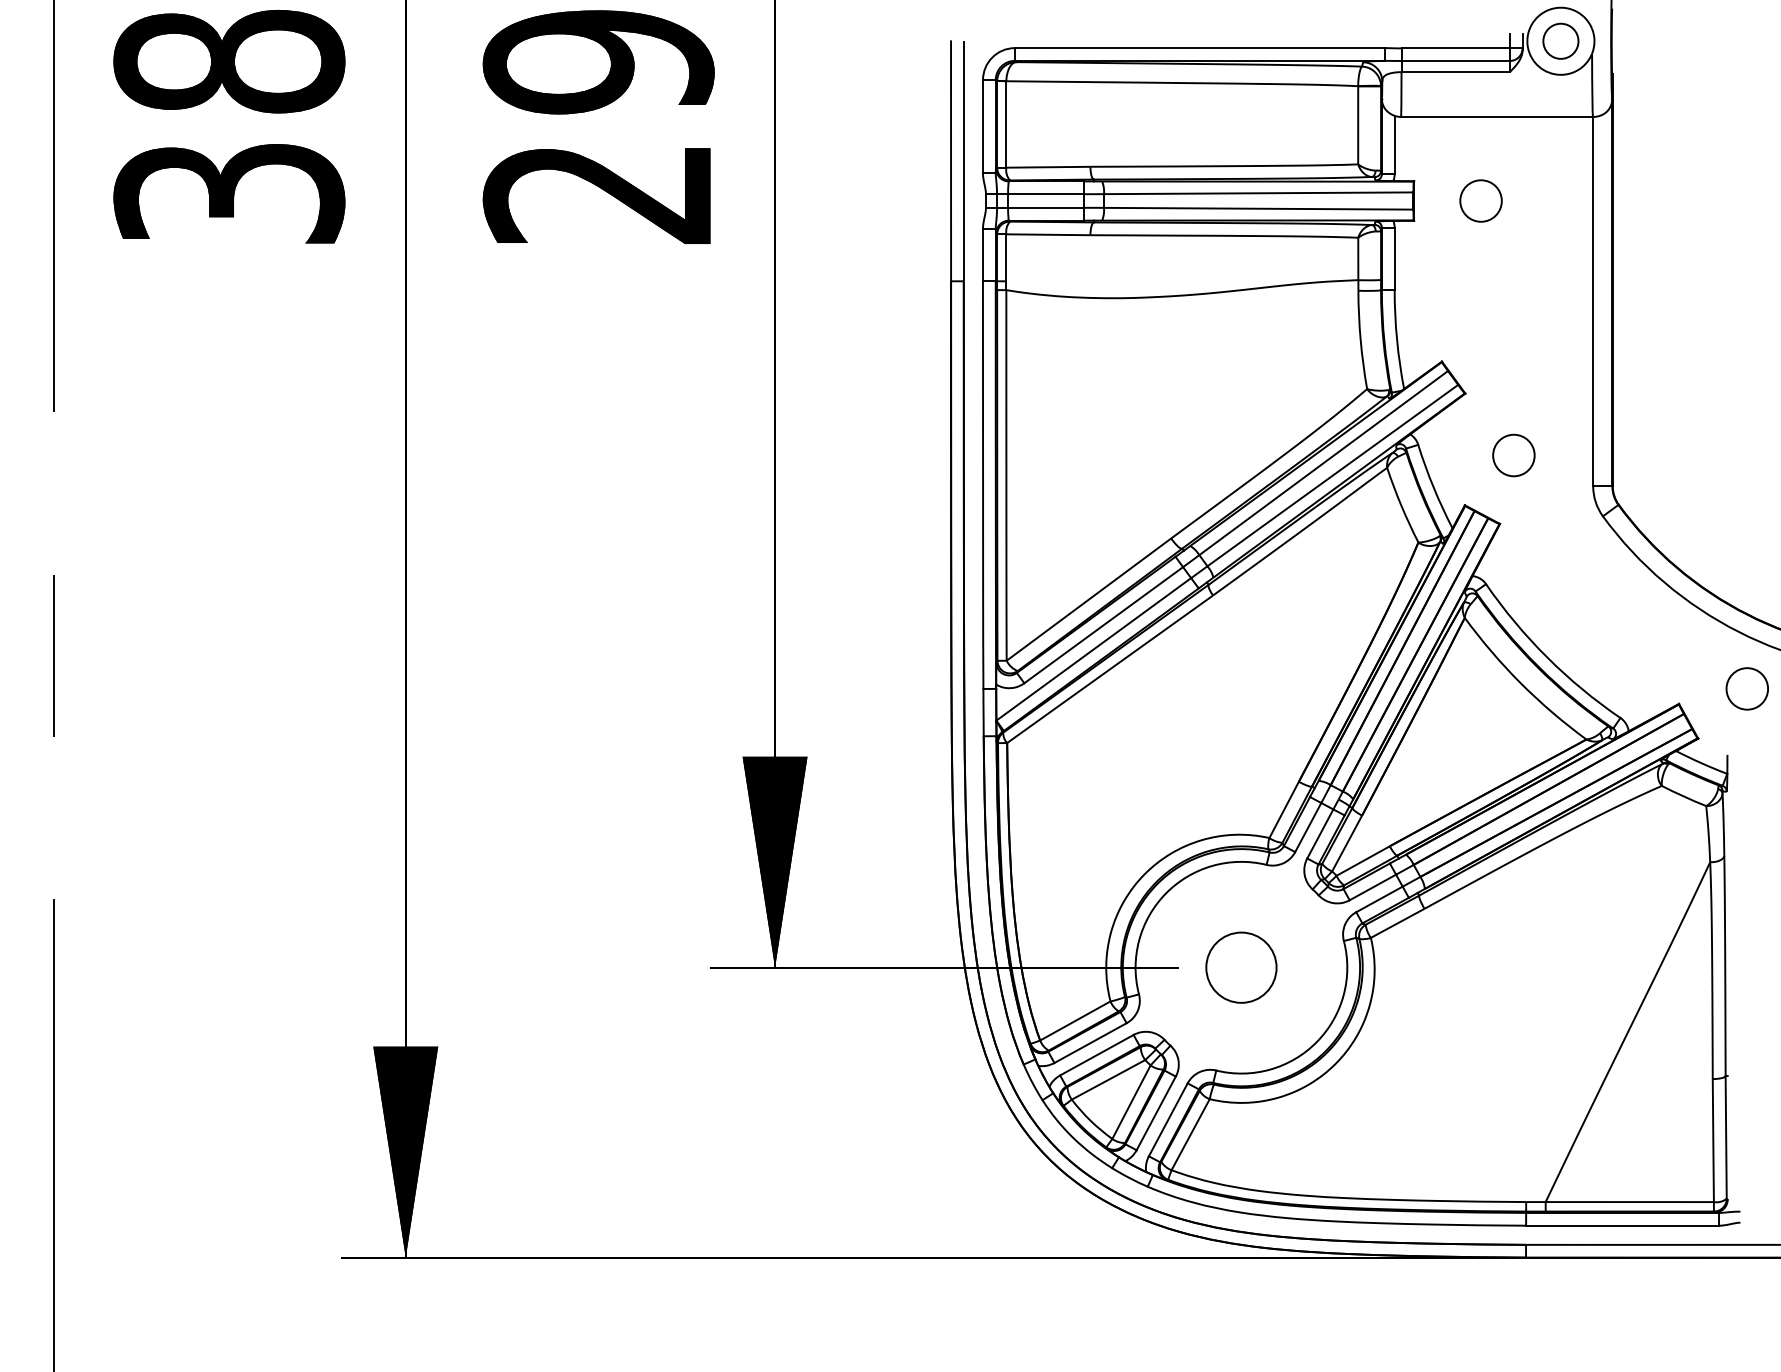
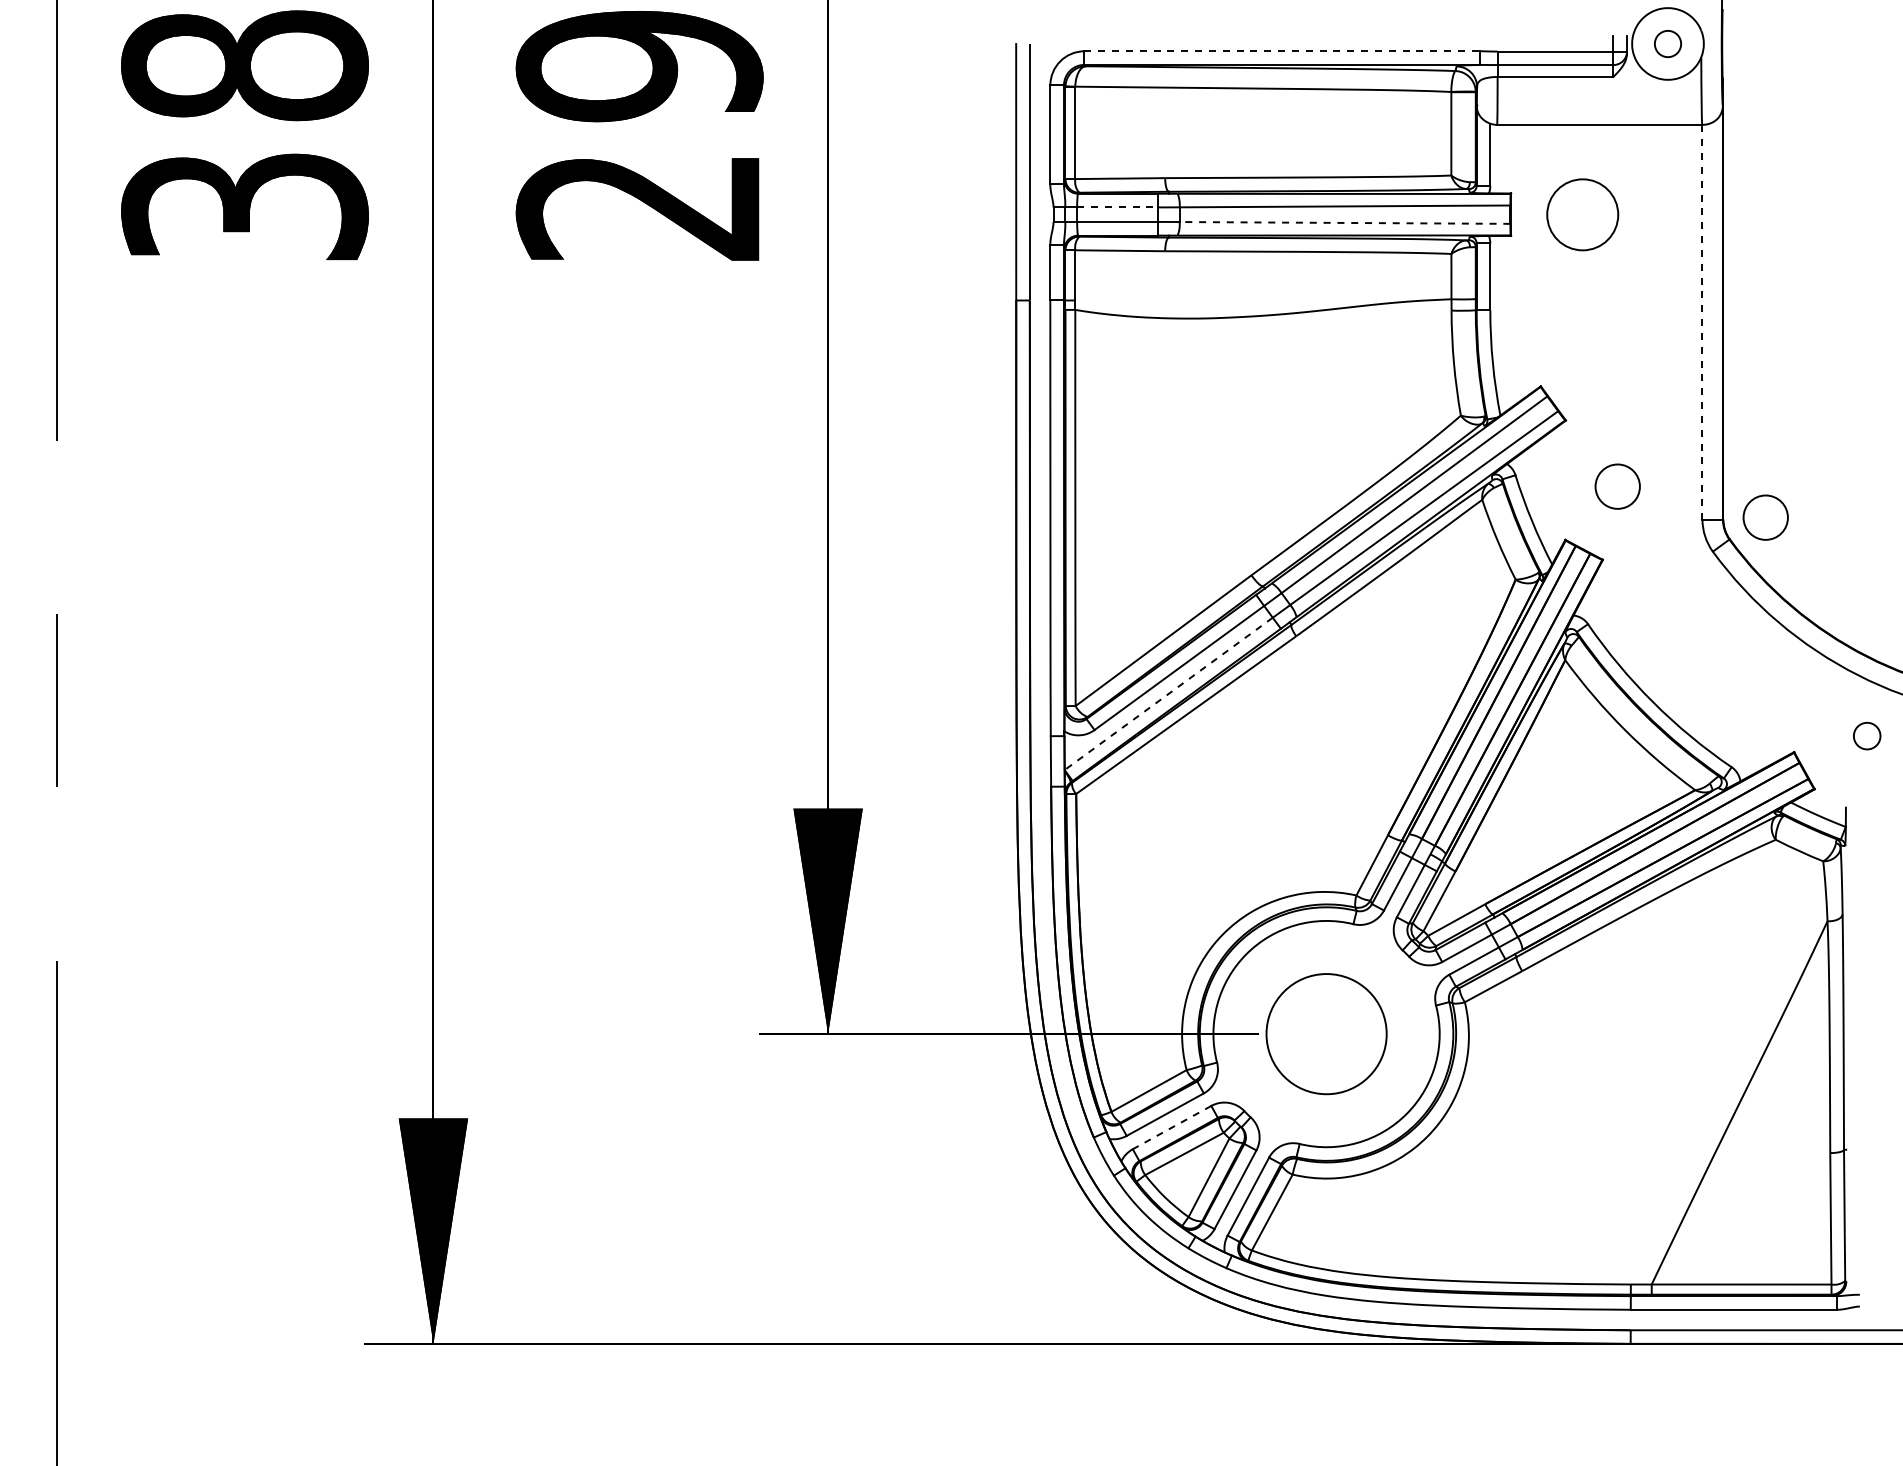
circle: (1560, 40) -> (1667, 43), size x0.7
line: (1200, 48) -> (1282, 51), solid -> dashed
line: (1046, 194) -> (1118, 207), solid -> dashed
circle: (1480, 200) -> (1582, 214), size x1.6
line: (1258, 208) -> (1344, 222), solid -> dashed
line: (1593, 300) -> (1702, 321), solid -> dashed
circle: (1652, 484) -> (1765, 517), added
line: (1093, 649) -> (1168, 693), solid -> dashed
circle: (1747, 688) -> (1867, 735), size x0.6
circle: (1241, 967) -> (1326, 1033), size x1.6
line: (1097, 1055) -> (1172, 1127), solid -> dashed

